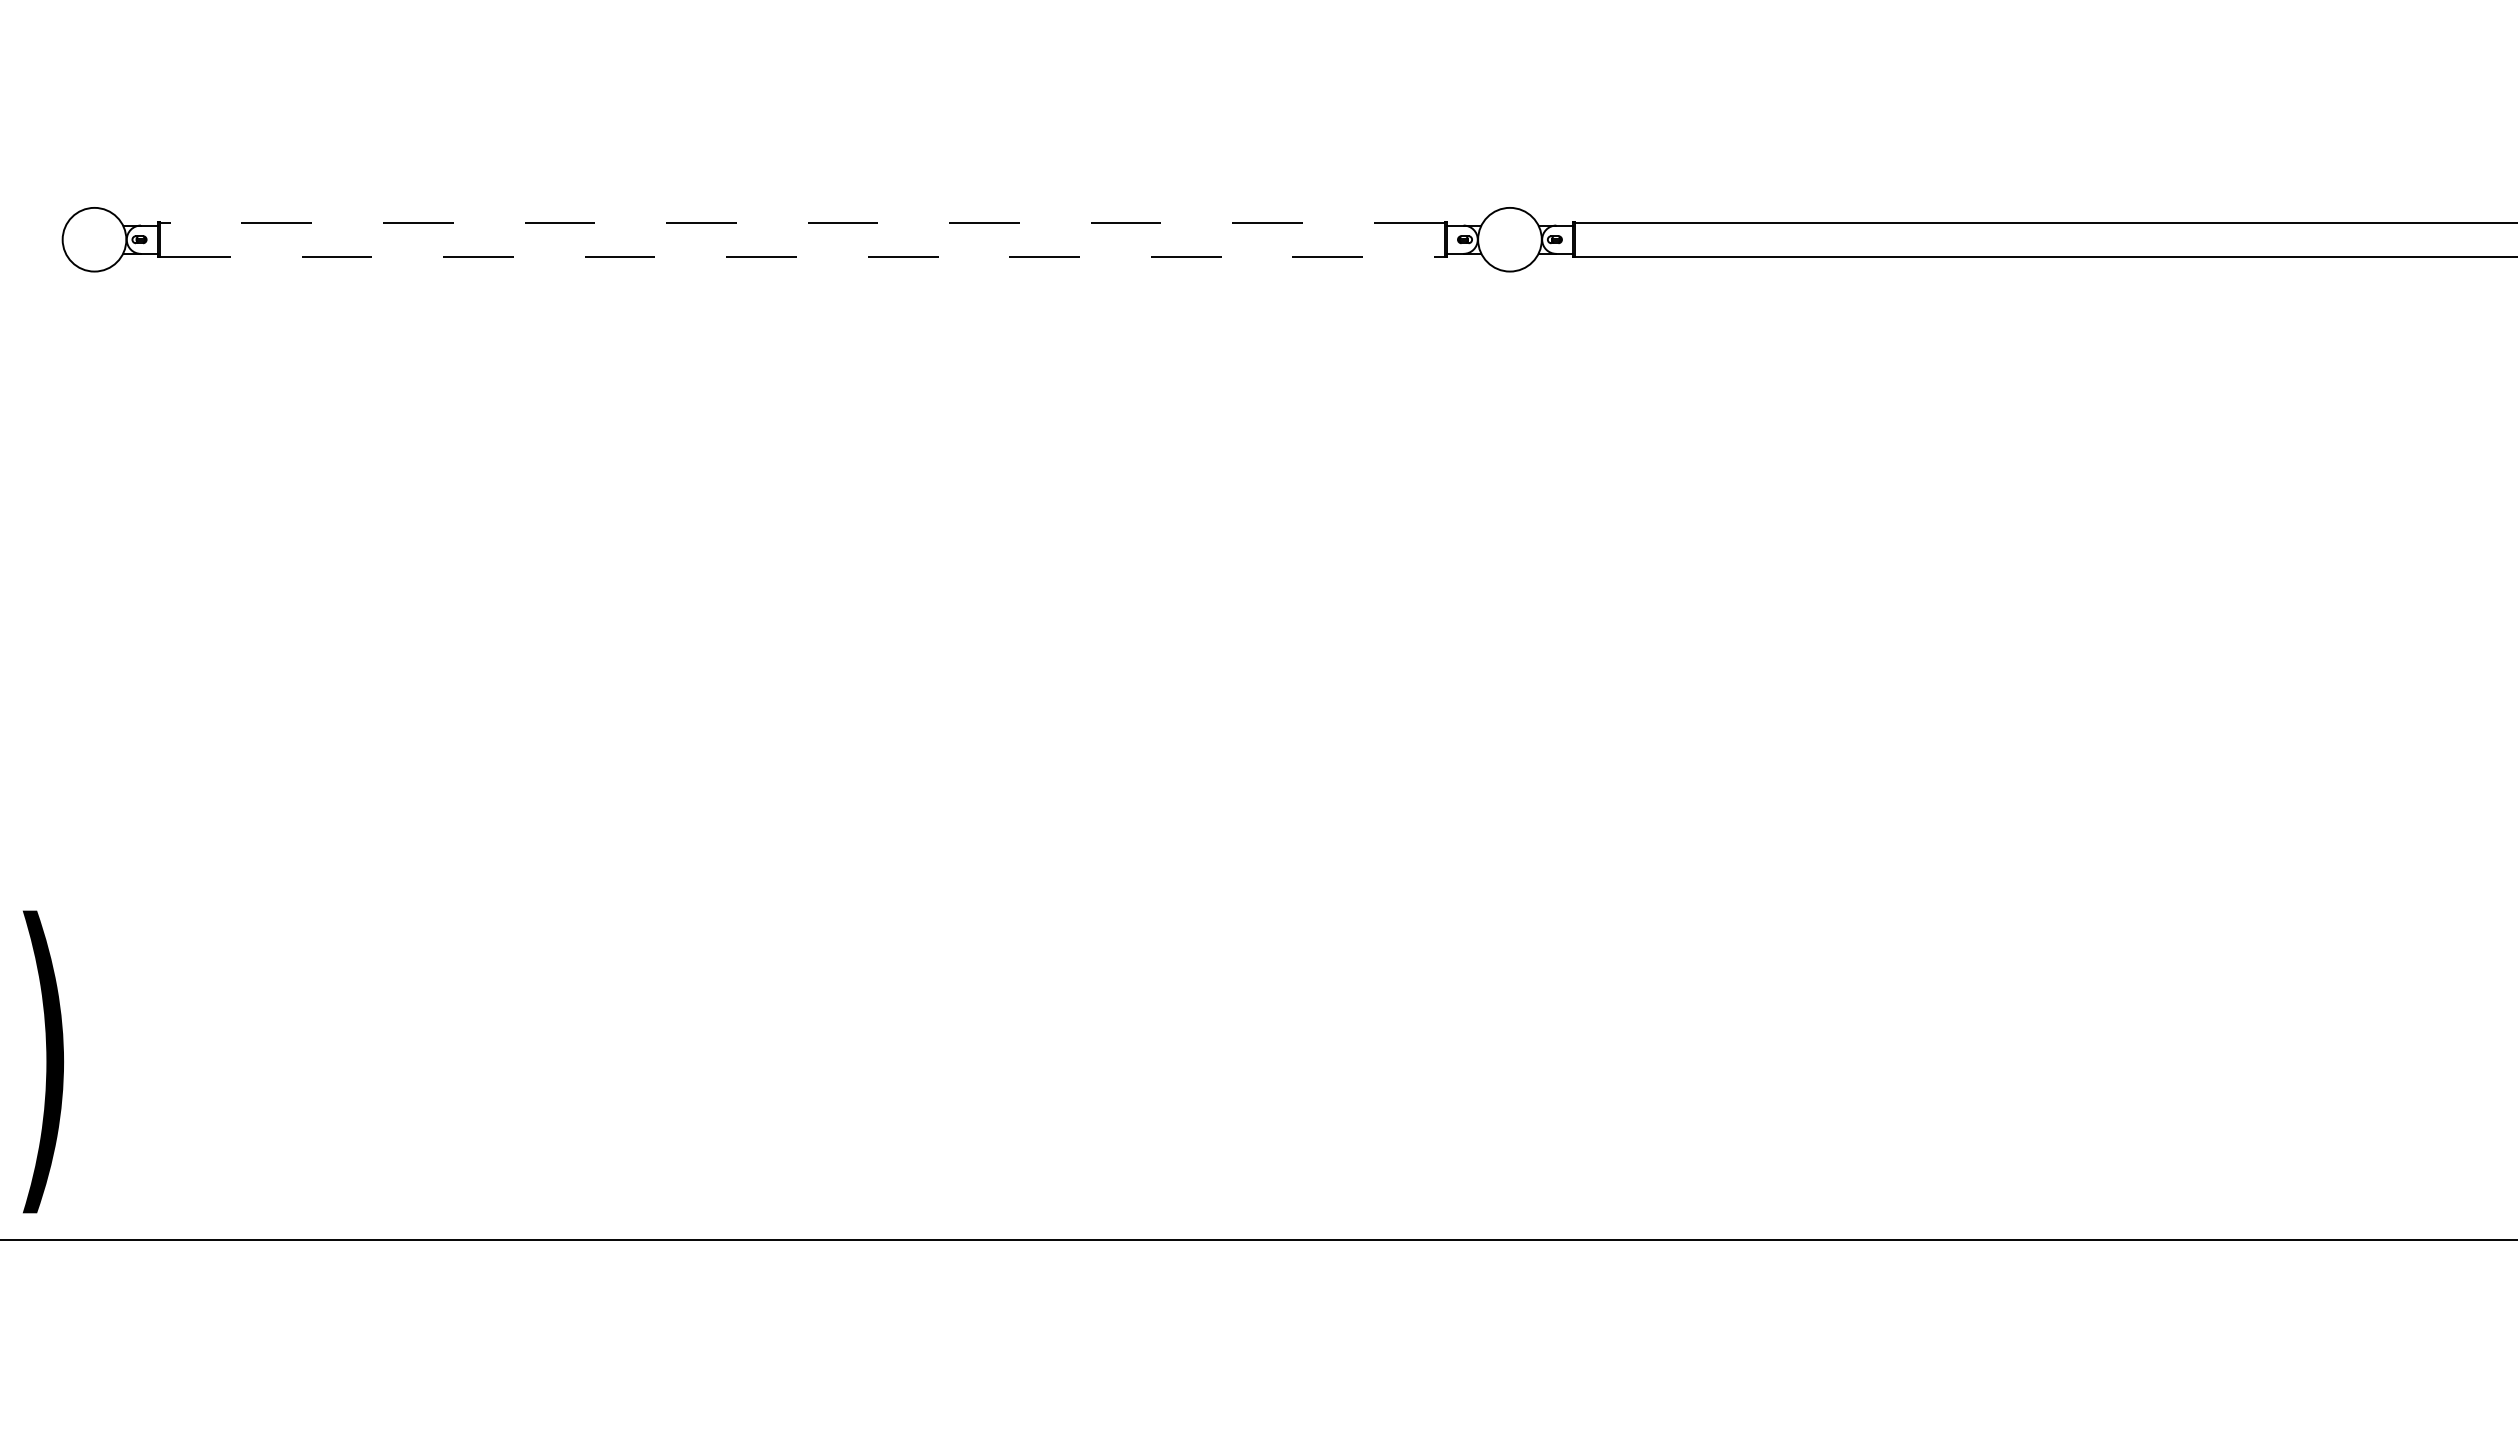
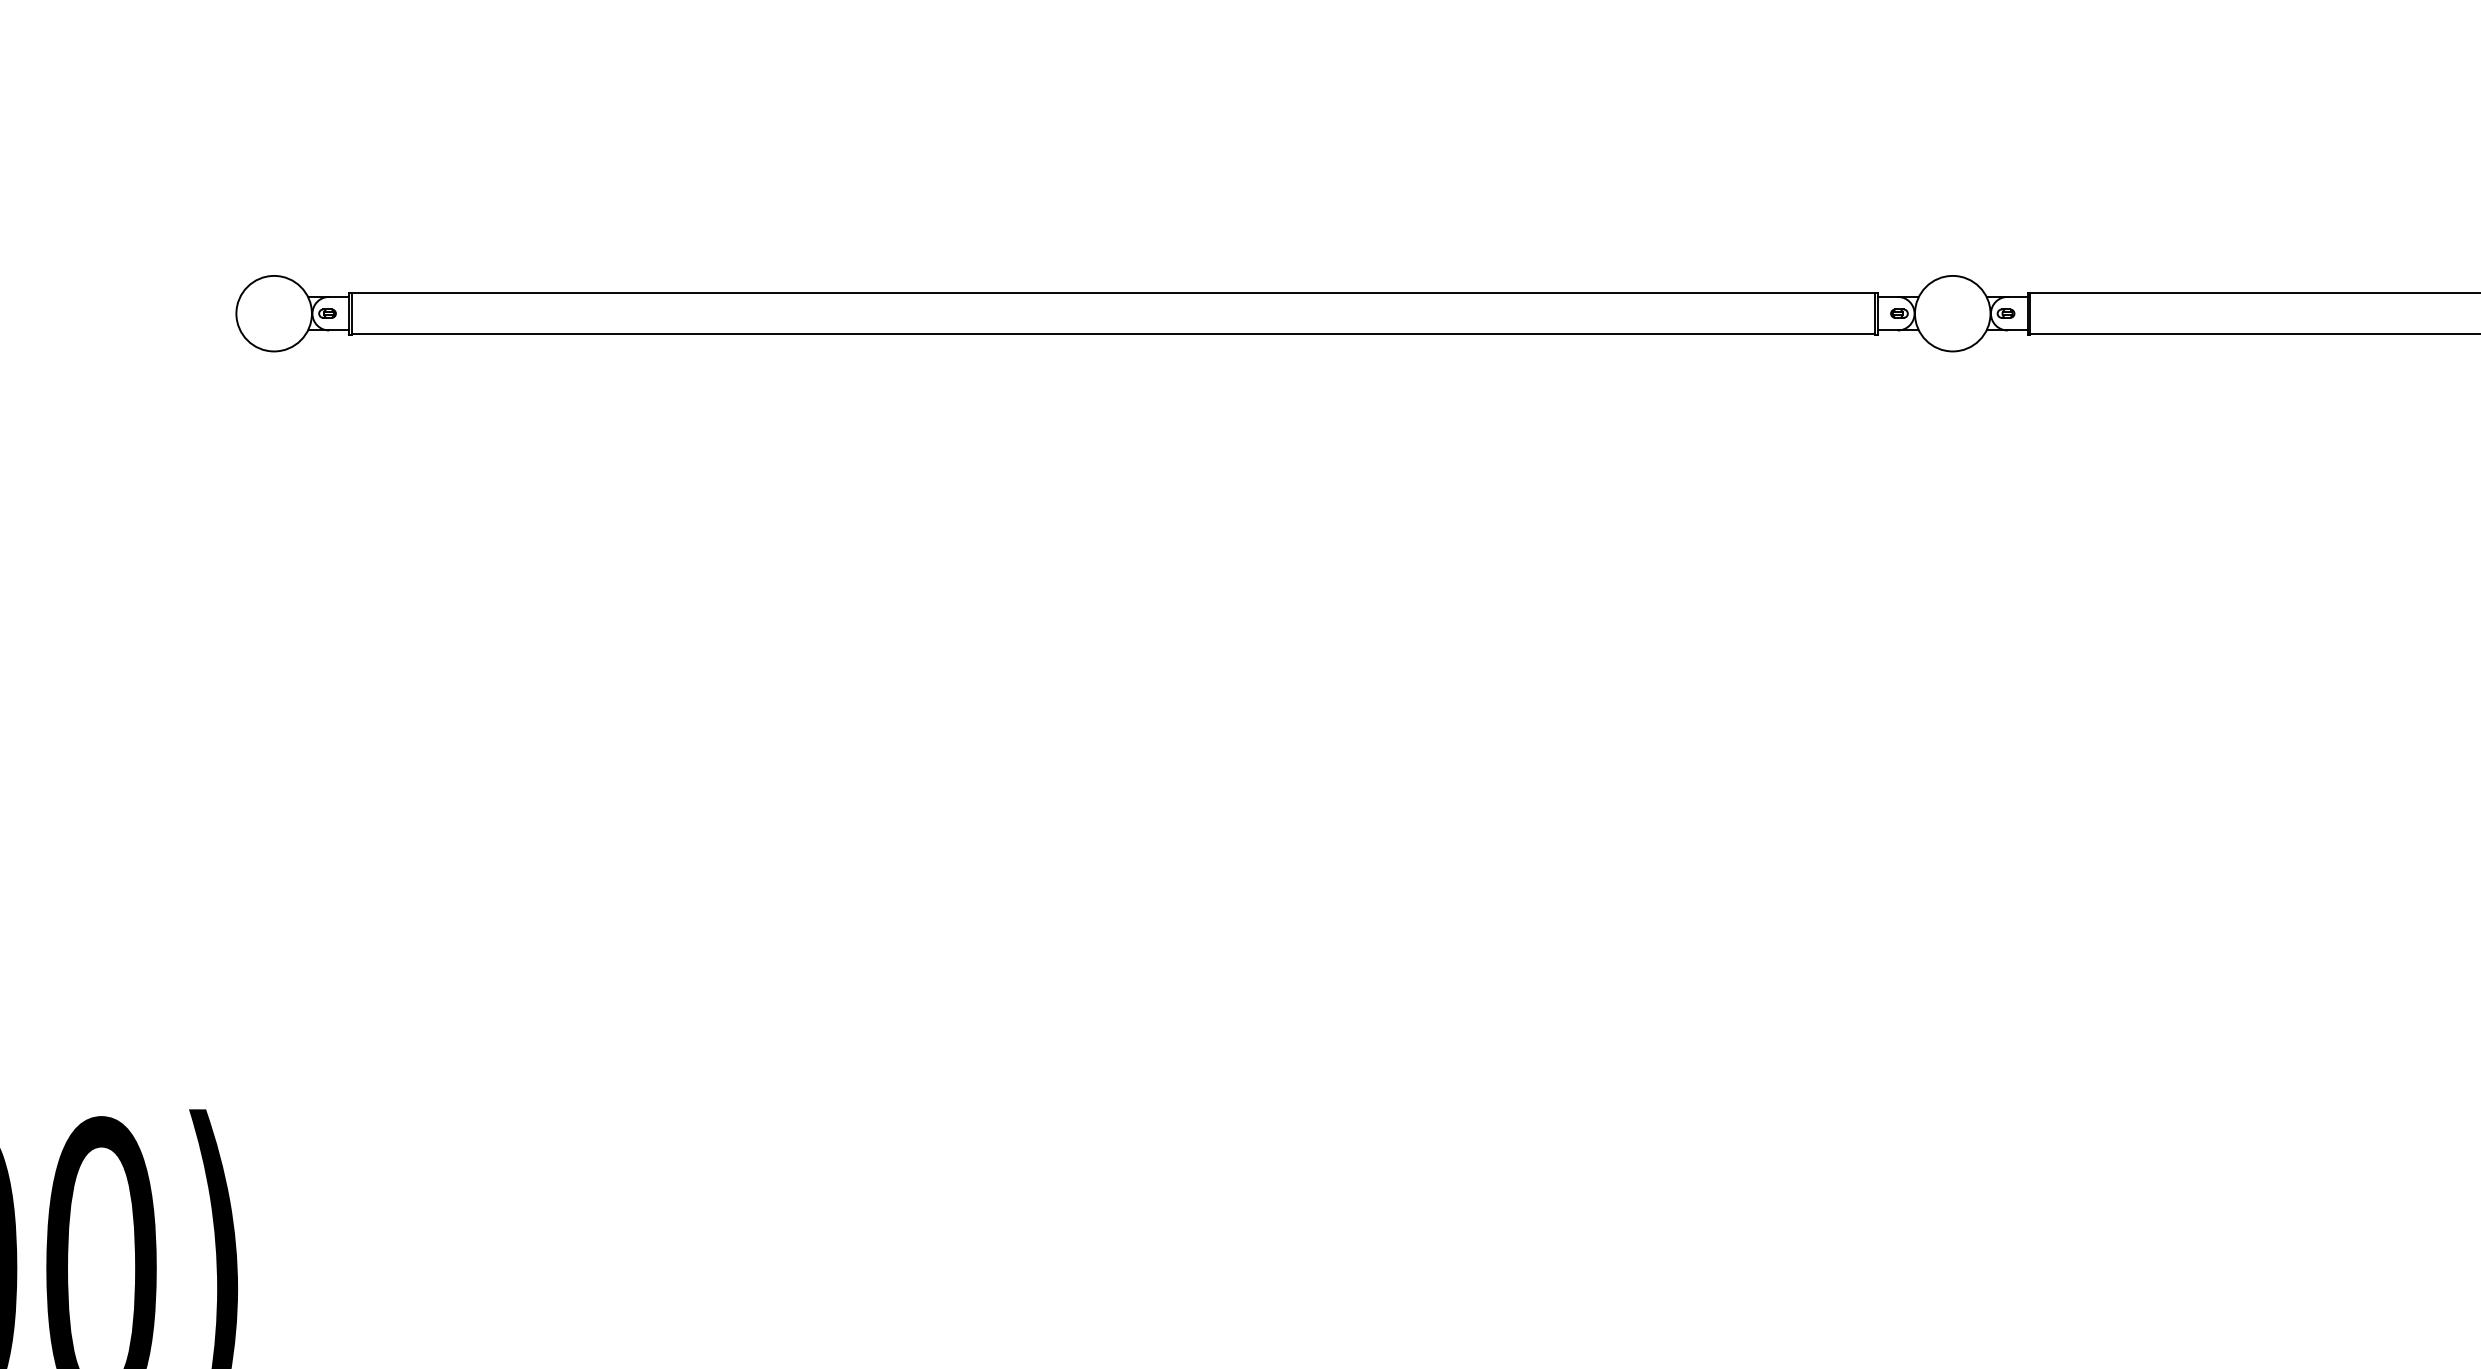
line: (801, 222) -> (1112, 293), dashed -> solid
line: (802, 256) -> (1113, 333), dashed -> solid

